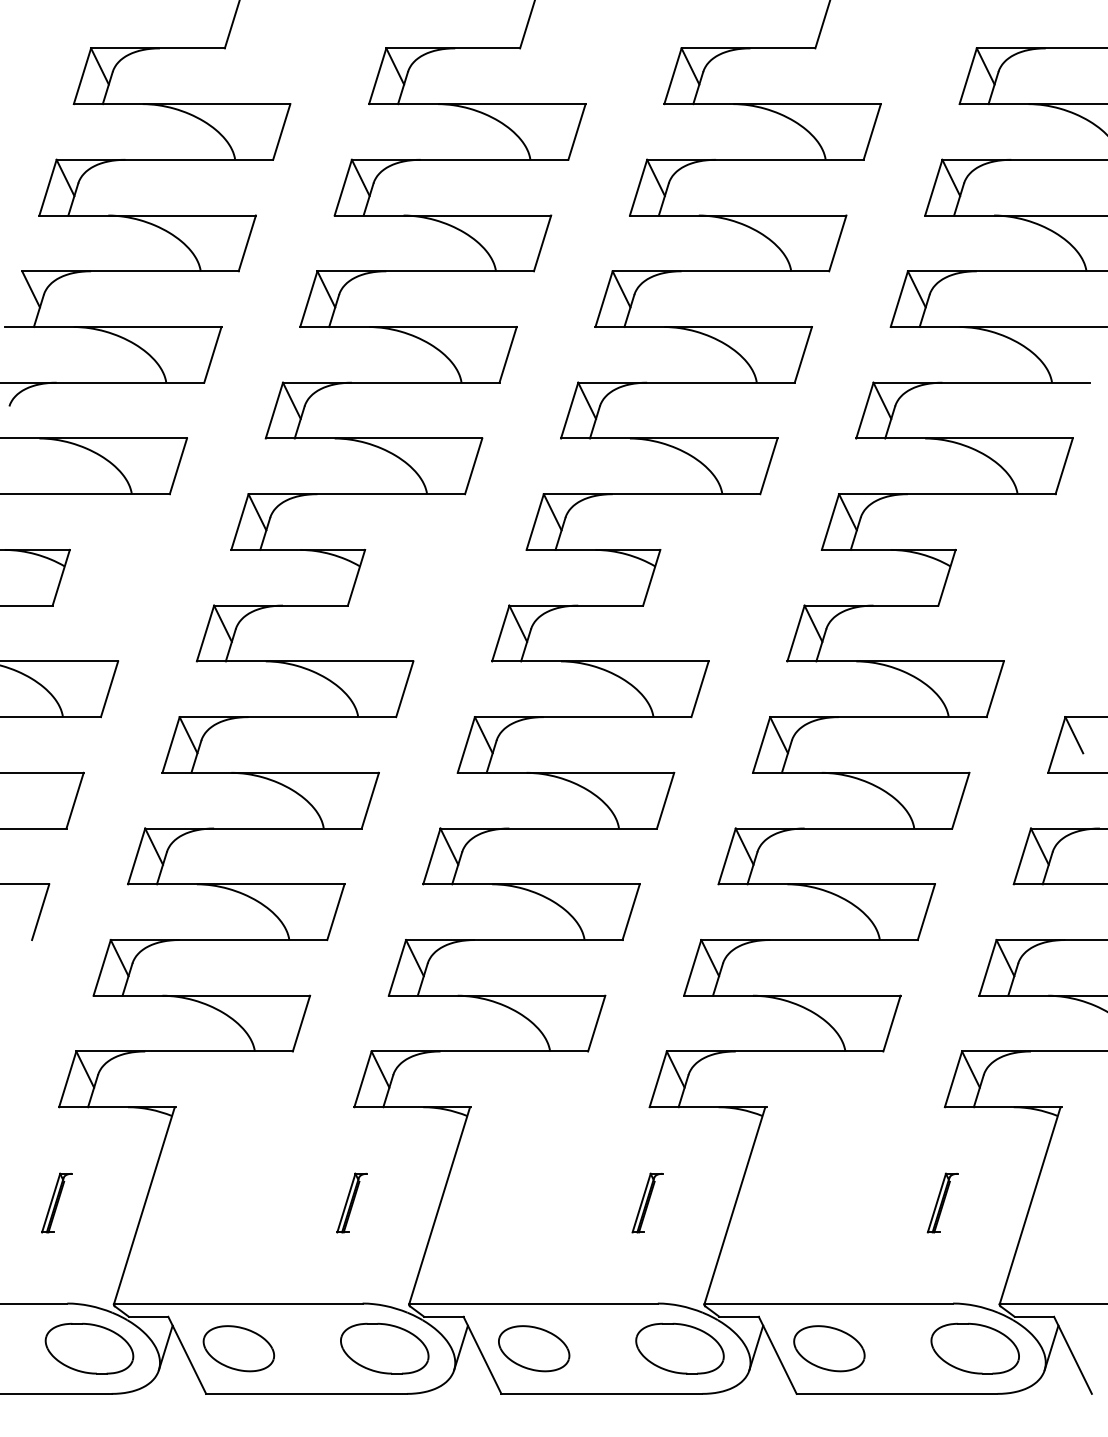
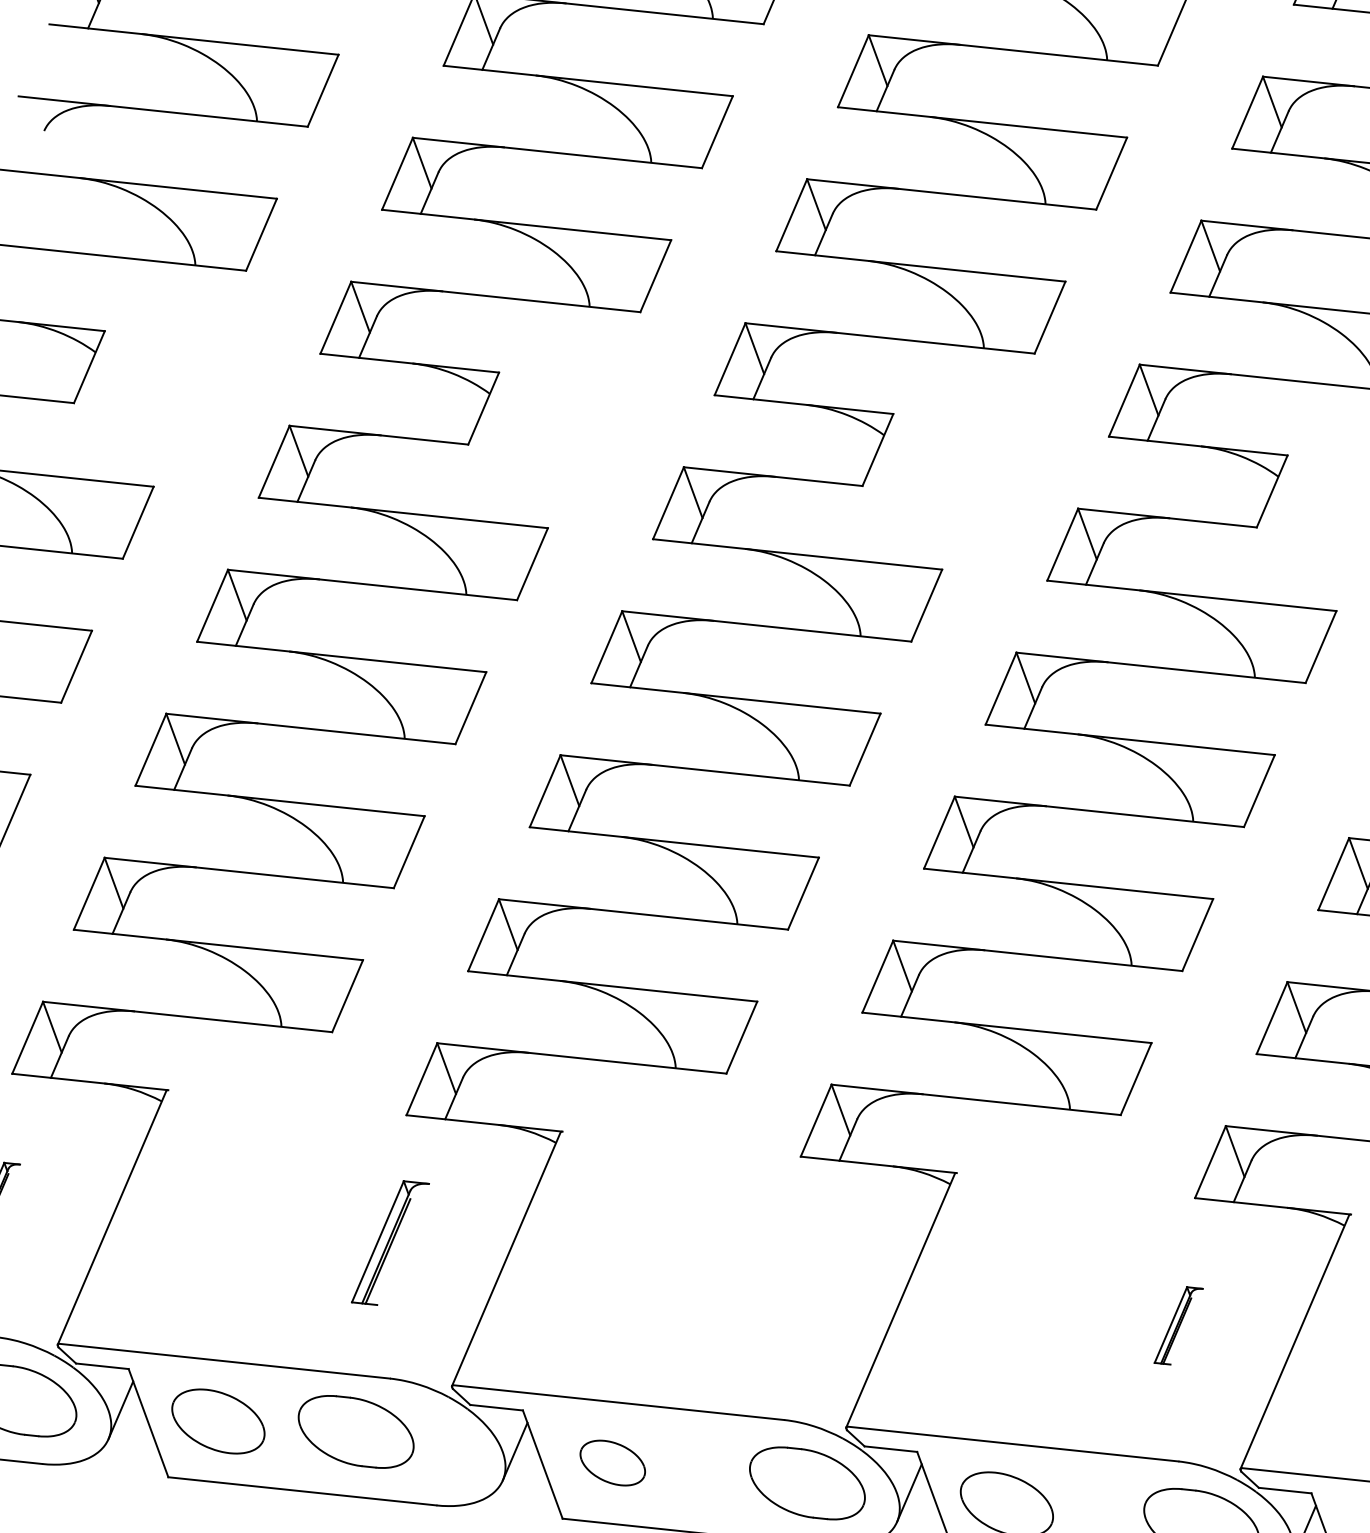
part: (351, 1202) -> (389, 1242), size x1.6
part: (647, 1202) -> (784, 1283), removed
part: (384, 1348) -> (355, 1431), moved
part: (534, 1348) -> (613, 1462), size x0.7

